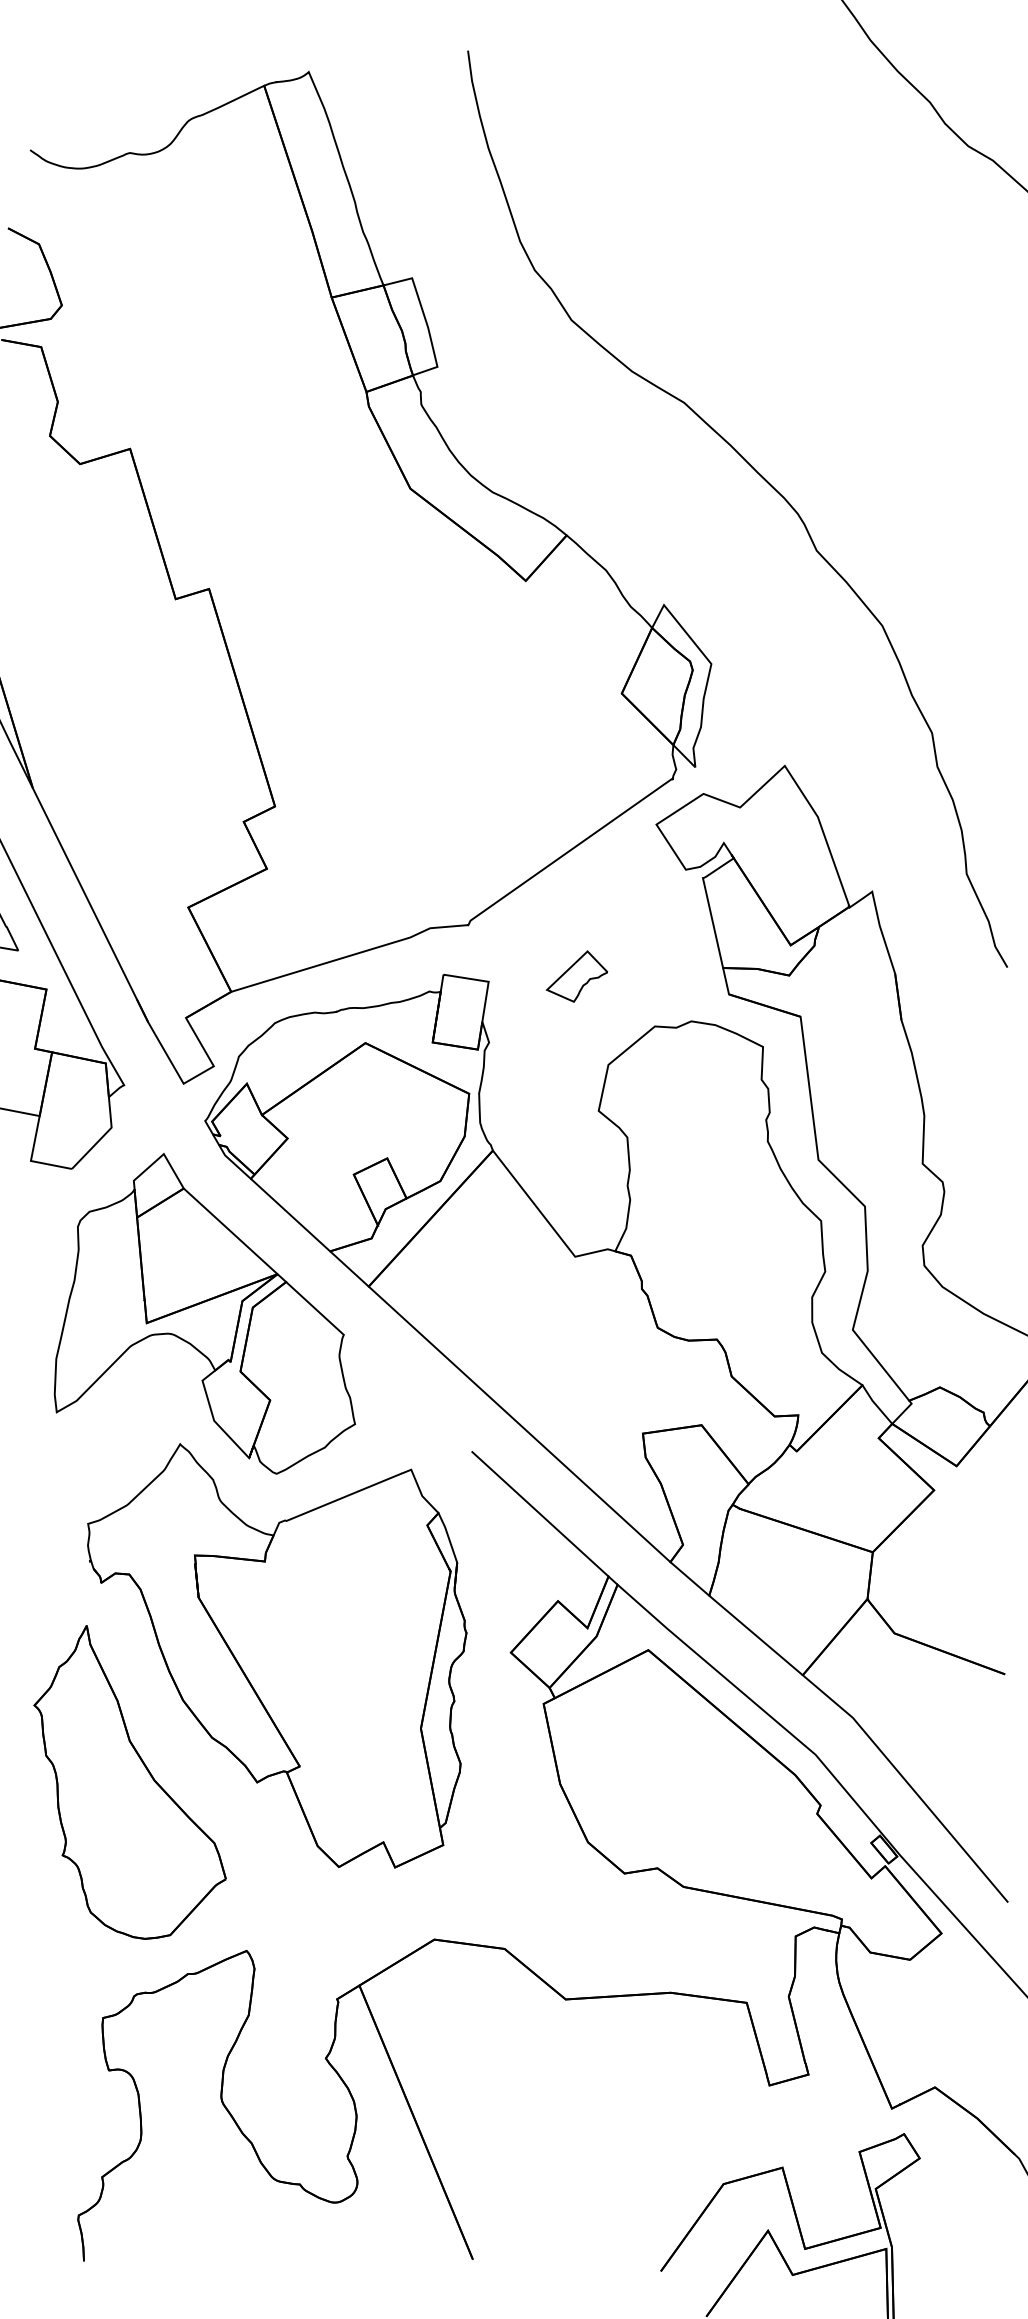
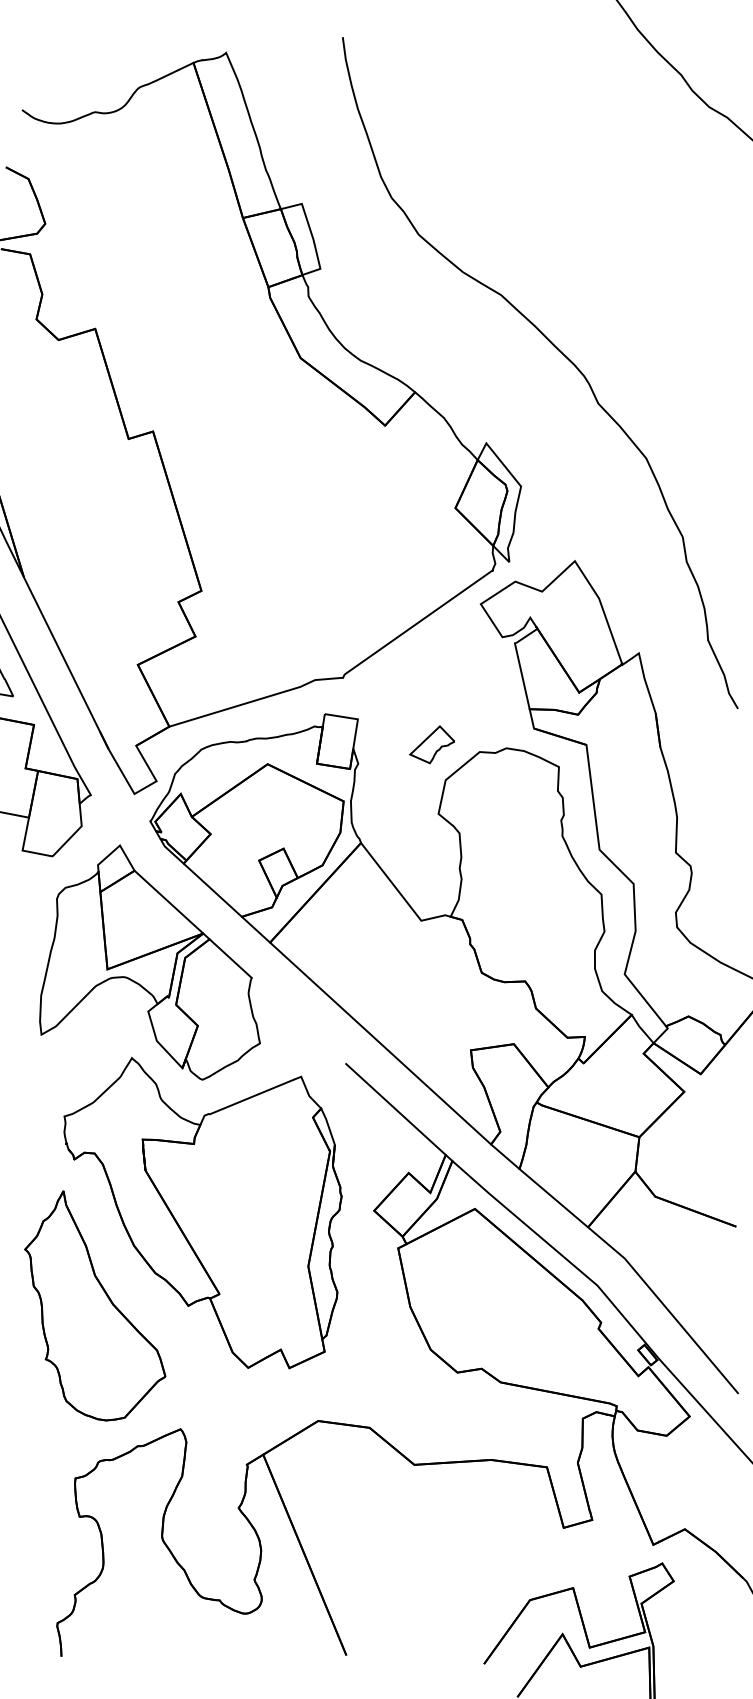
part: (576, 976) -> (431, 744), moved

